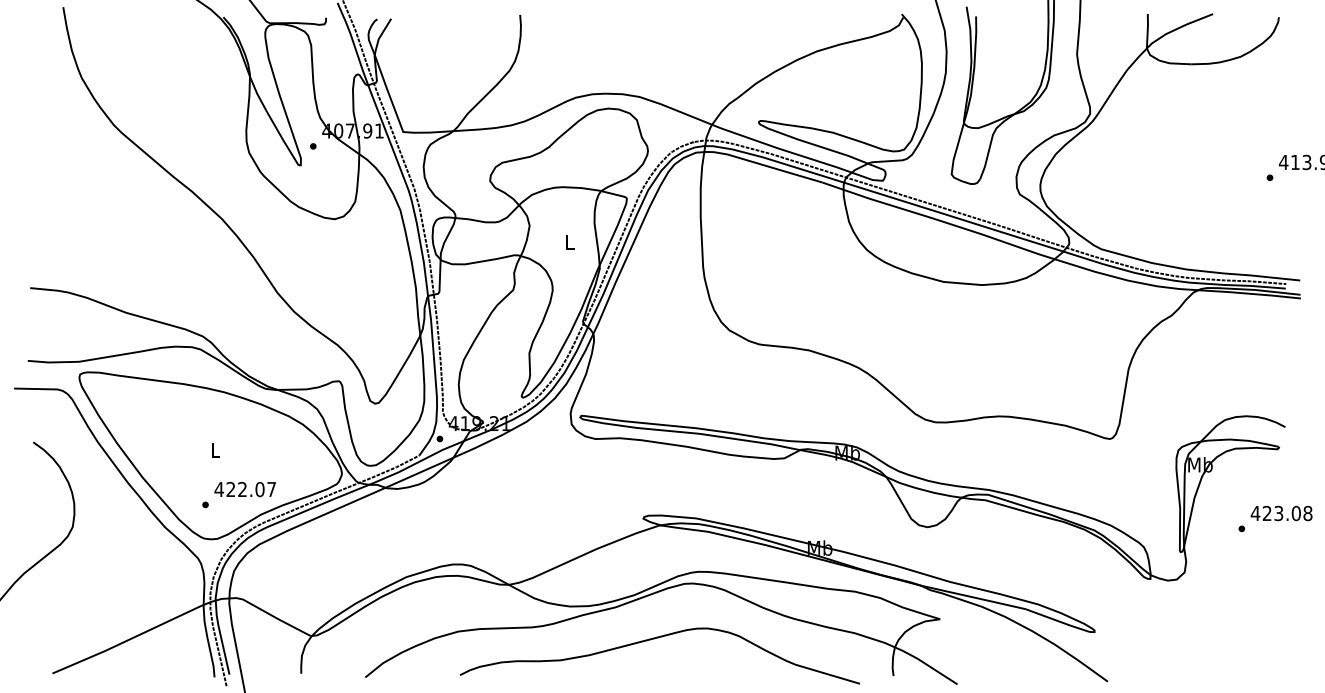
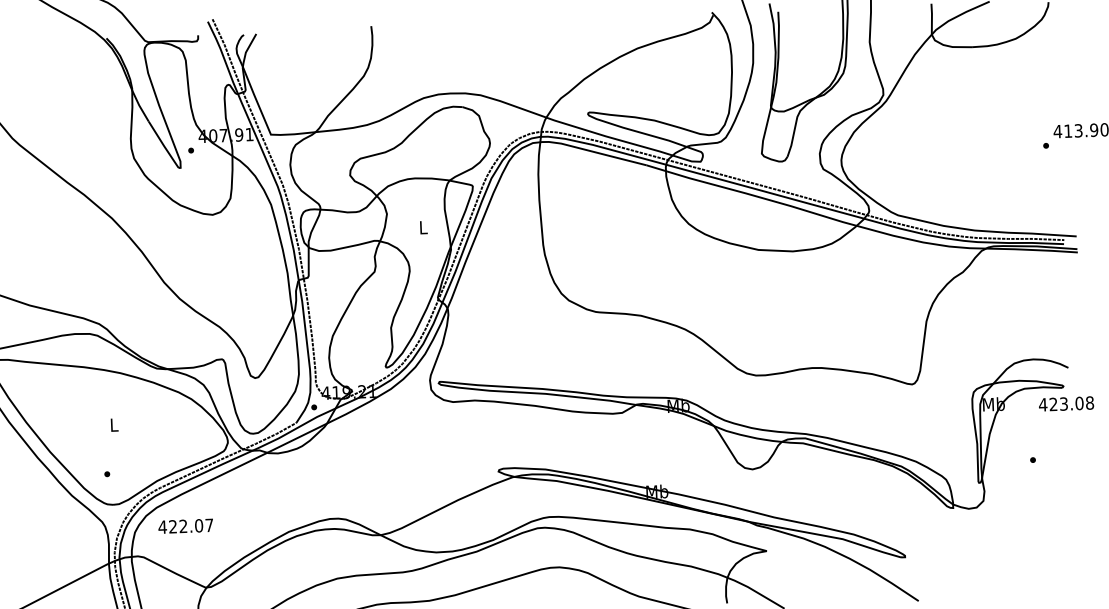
text: (244, 489) -> (185, 526), moved
text: (1281, 513) -> (1066, 403), moved

